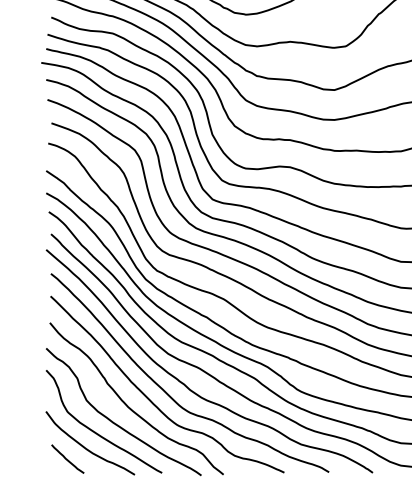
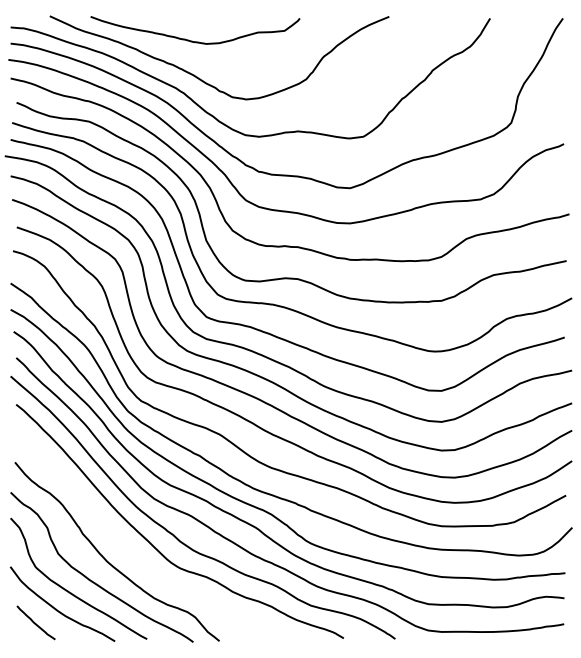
curve: (150, 399) -> (133, 552), removed

